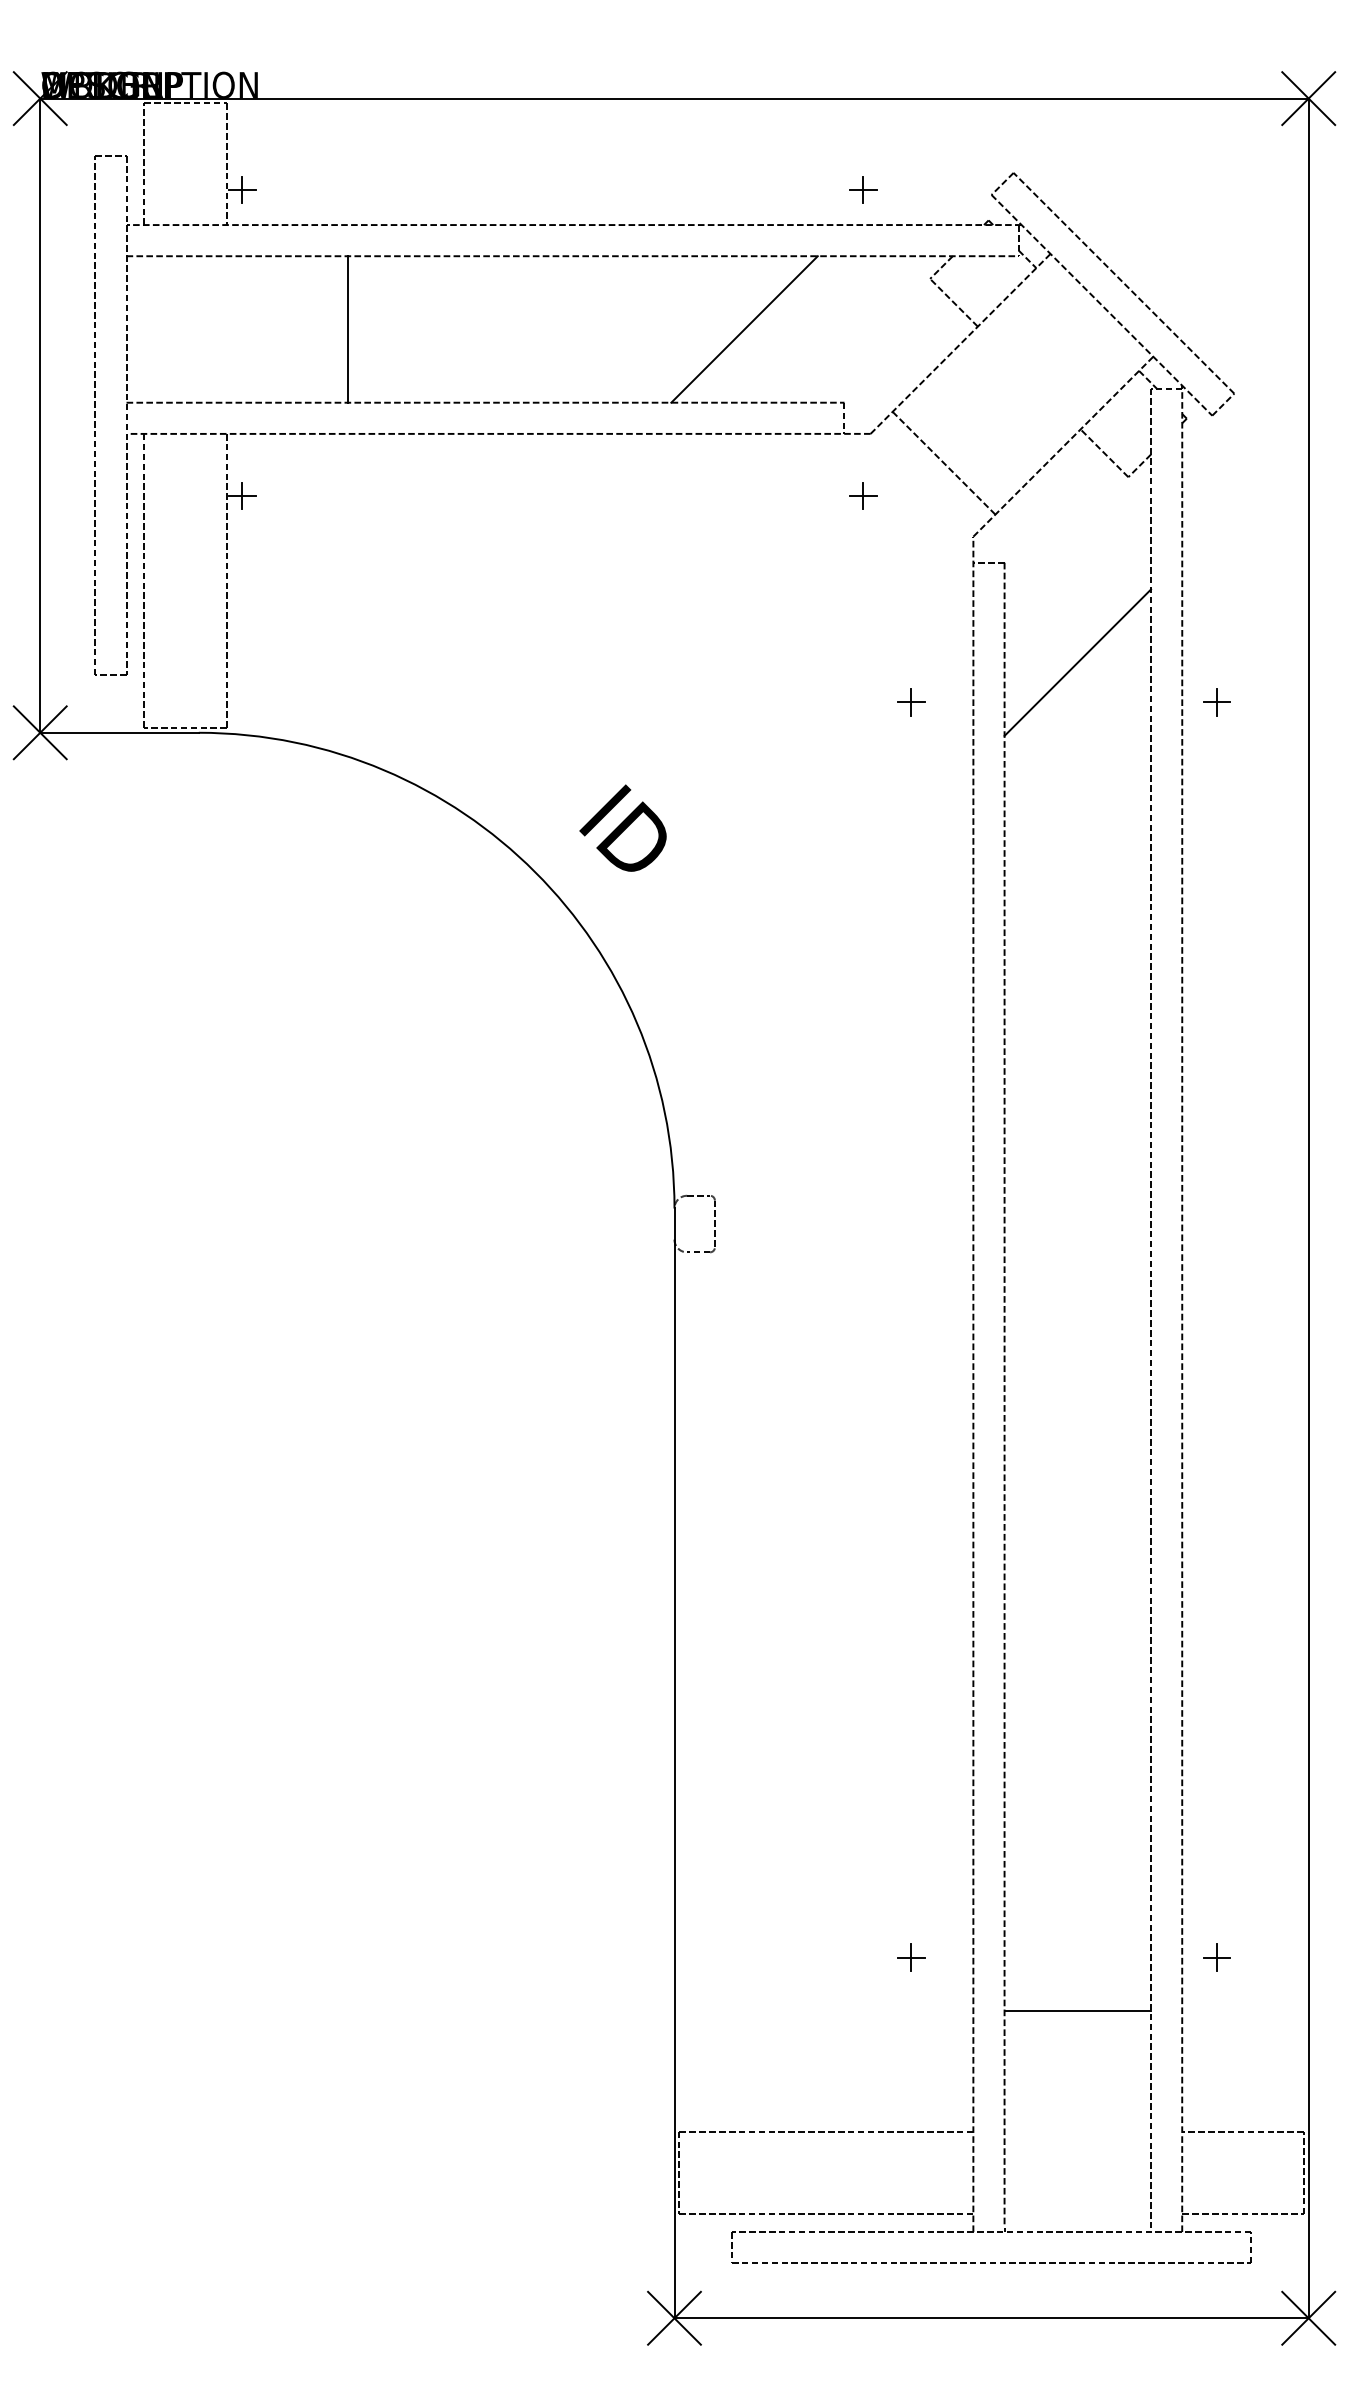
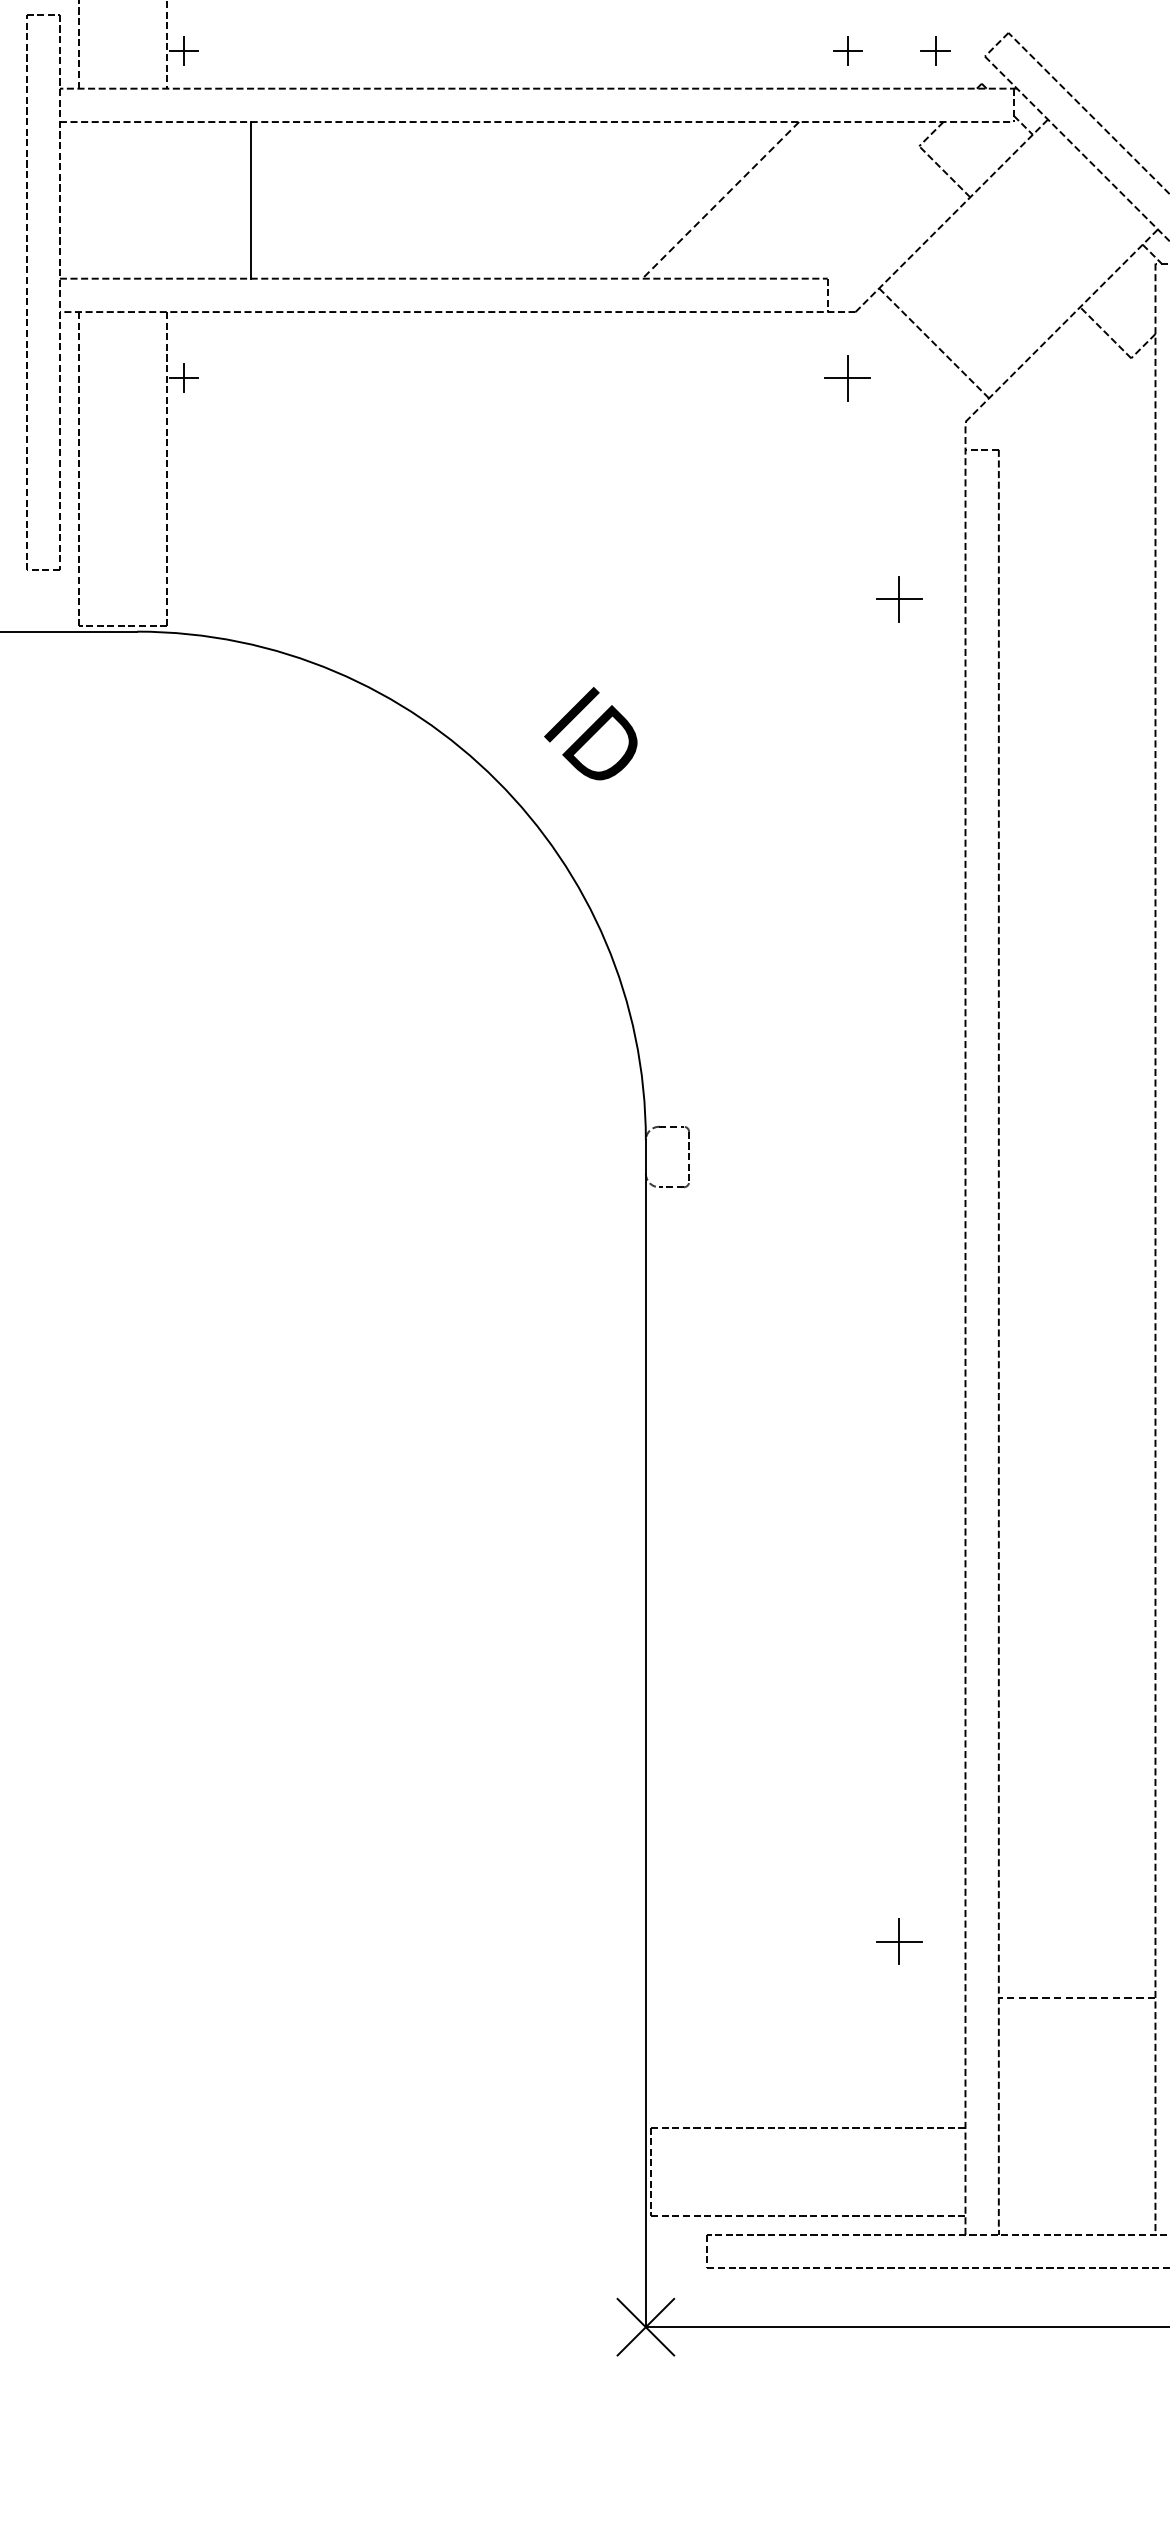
part: (945, 189) -> (935, 50), added
line: (347, 329) -> (250, 200), moved
line: (744, 329) -> (720, 200), solid -> dashed
part: (863, 495) -> (847, 377), size x1.6
line: (1077, 662) -> (1076, 556), removed
part: (911, 702) -> (899, 599), size x1.6
part: (911, 1957) -> (899, 1941), size x1.6
line: (1077, 2010) -> (1076, 1998), solid -> dashed

